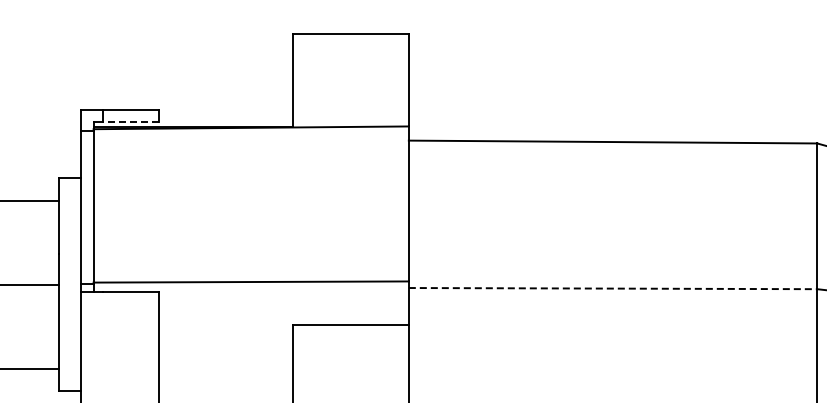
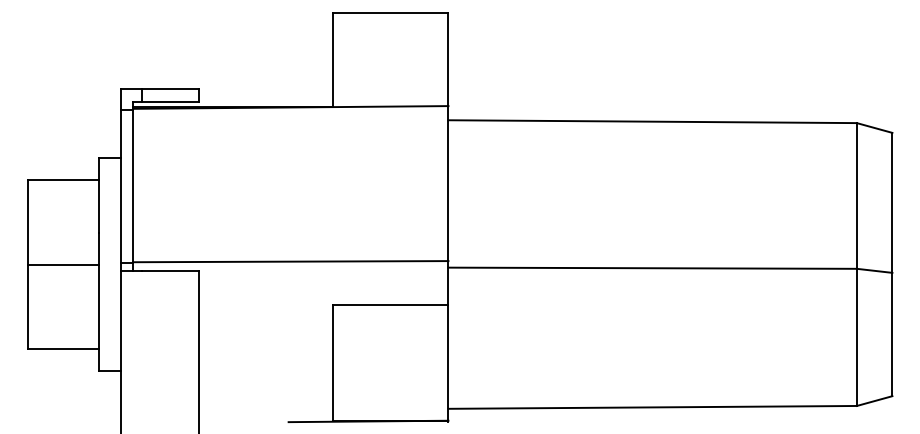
line: (130, 121) -> (170, 101), dashed -> solid
line: (613, 288) -> (653, 268), dashed -> solid

